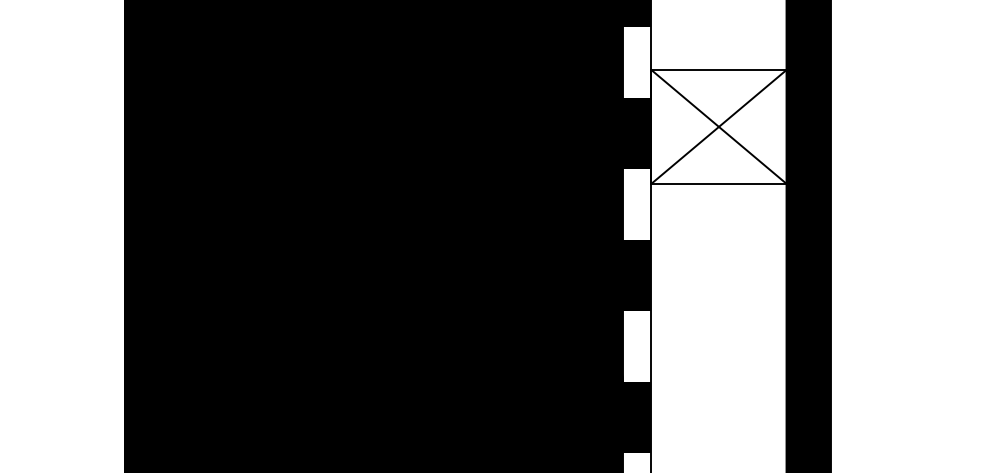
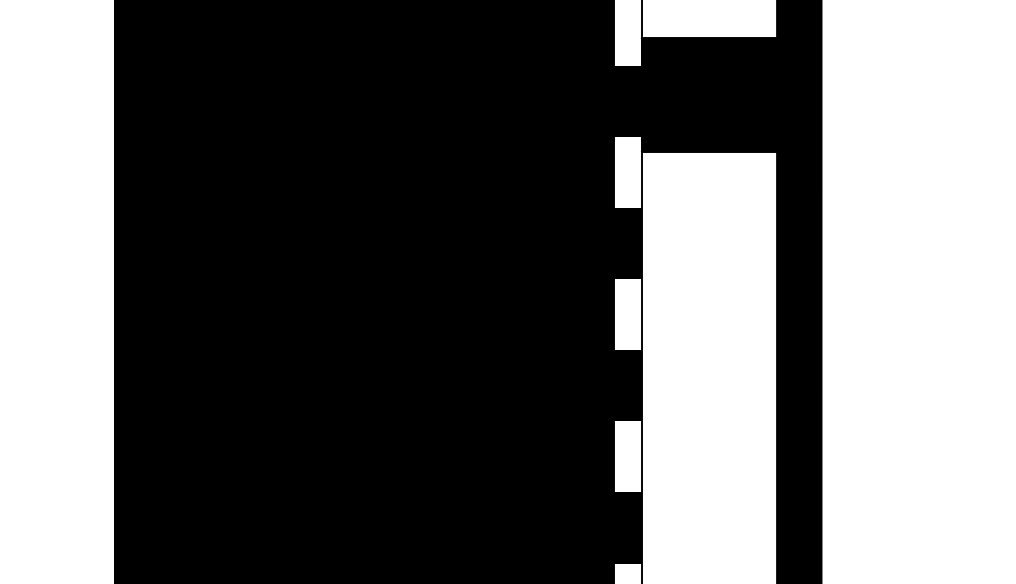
fill: (718, 126) -> (709, 94), added

